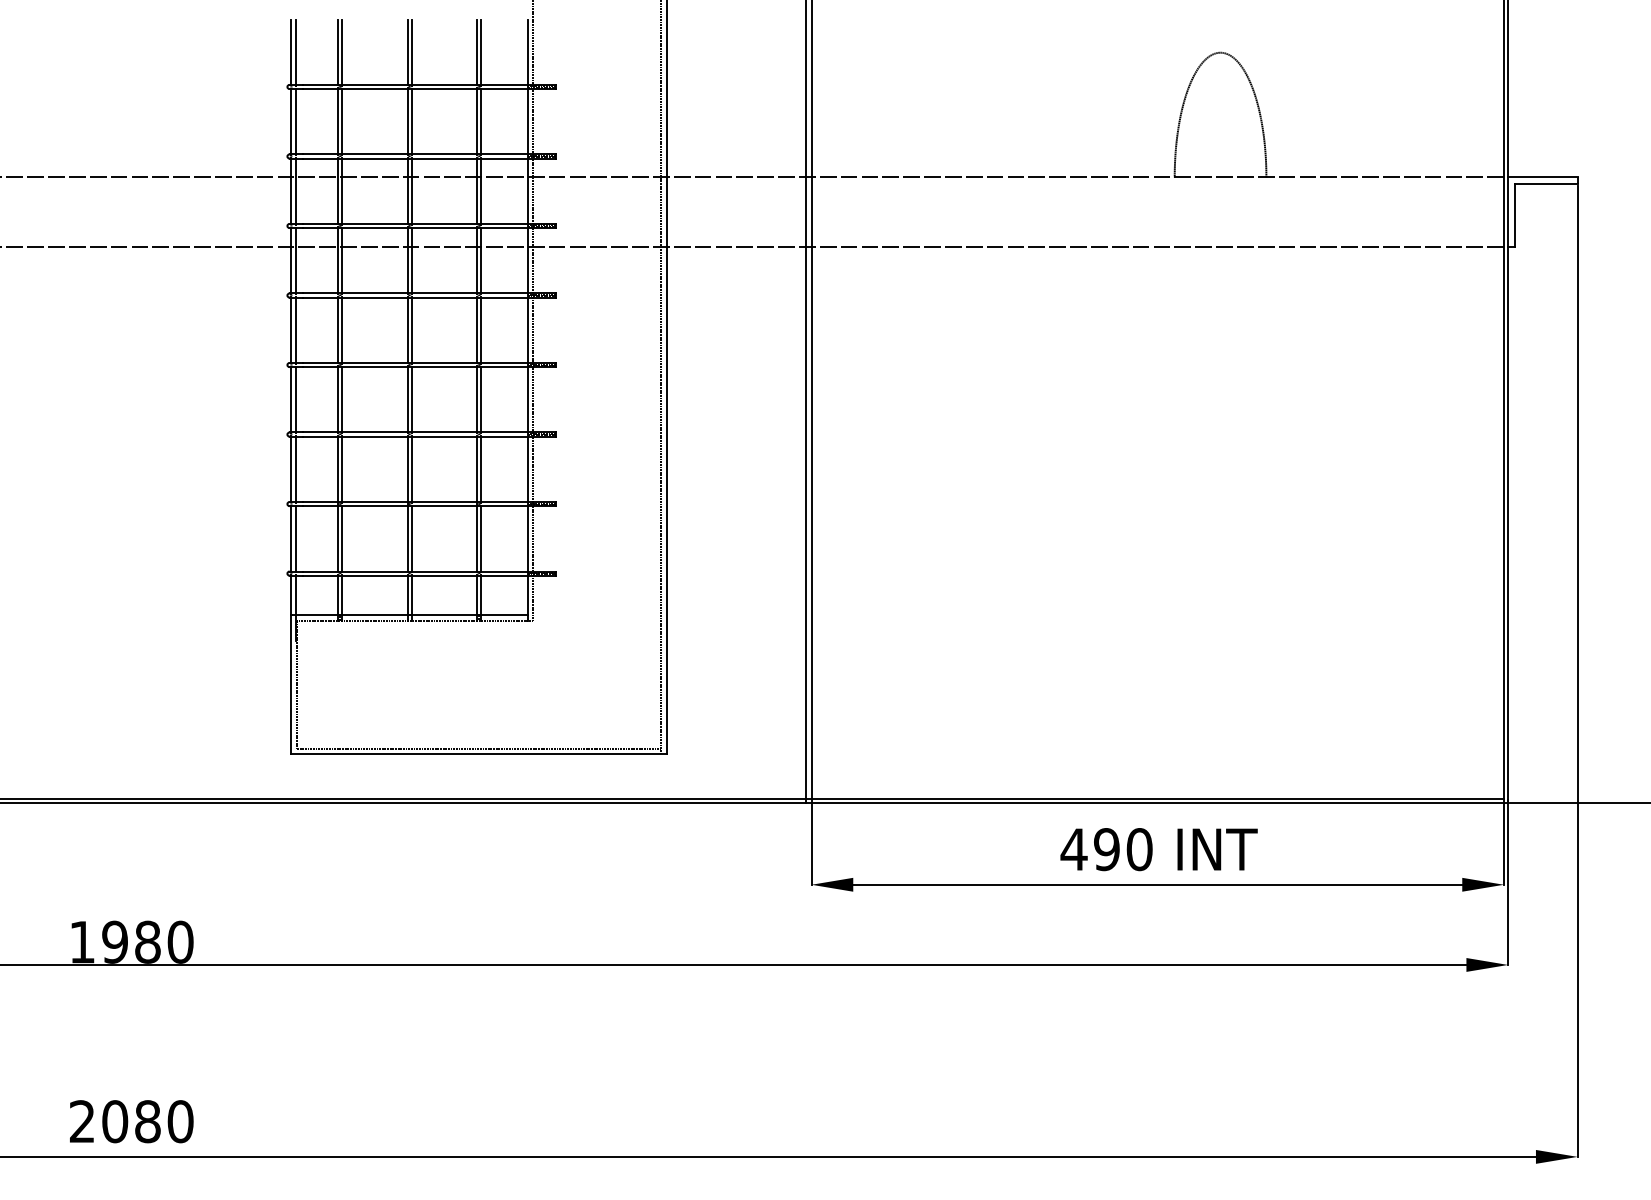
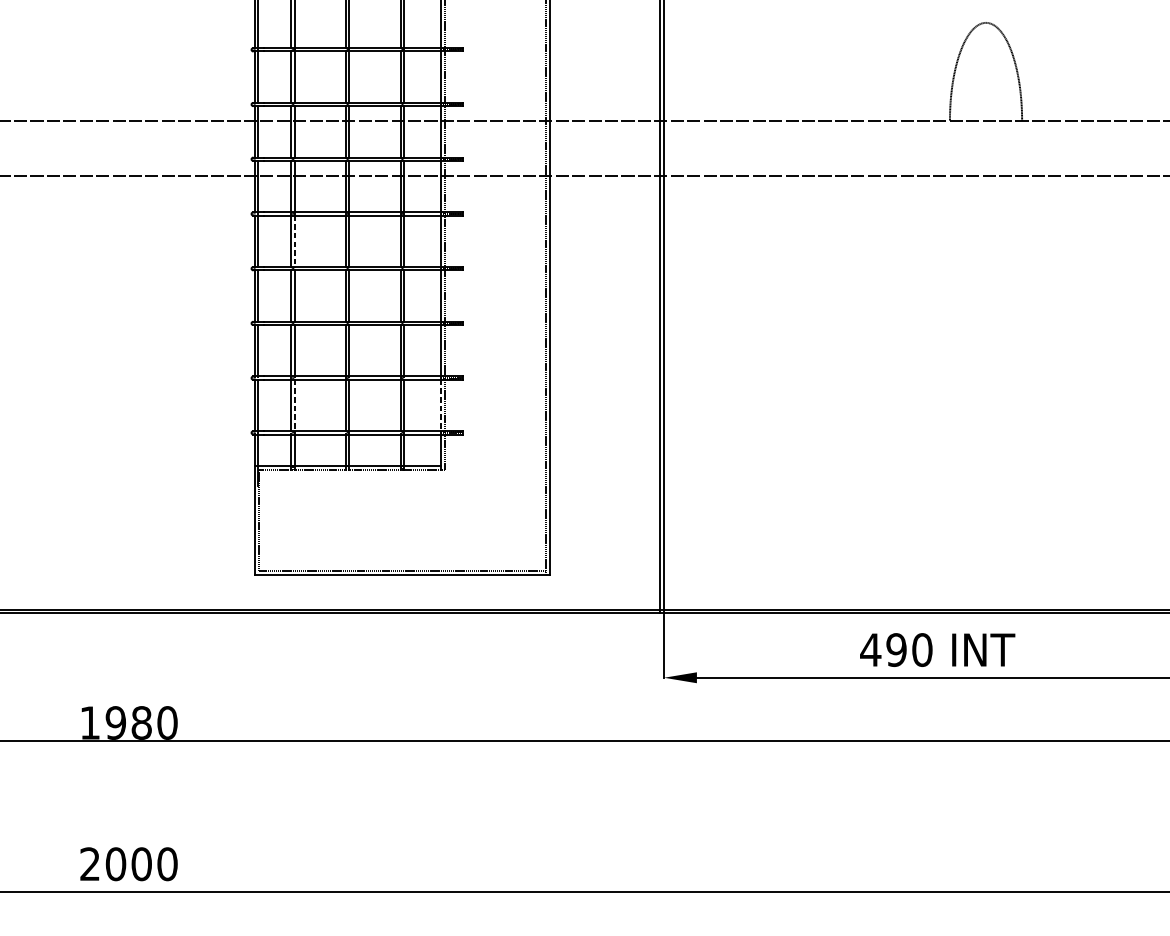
line: (342, 330) -> (294, 241), solid -> dashed
line: (342, 538) -> (294, 405), solid -> dashed
line: (527, 538) -> (440, 405), solid -> dashed
text: (147, 1121) -> (141, 864), 2080 -> 2000

